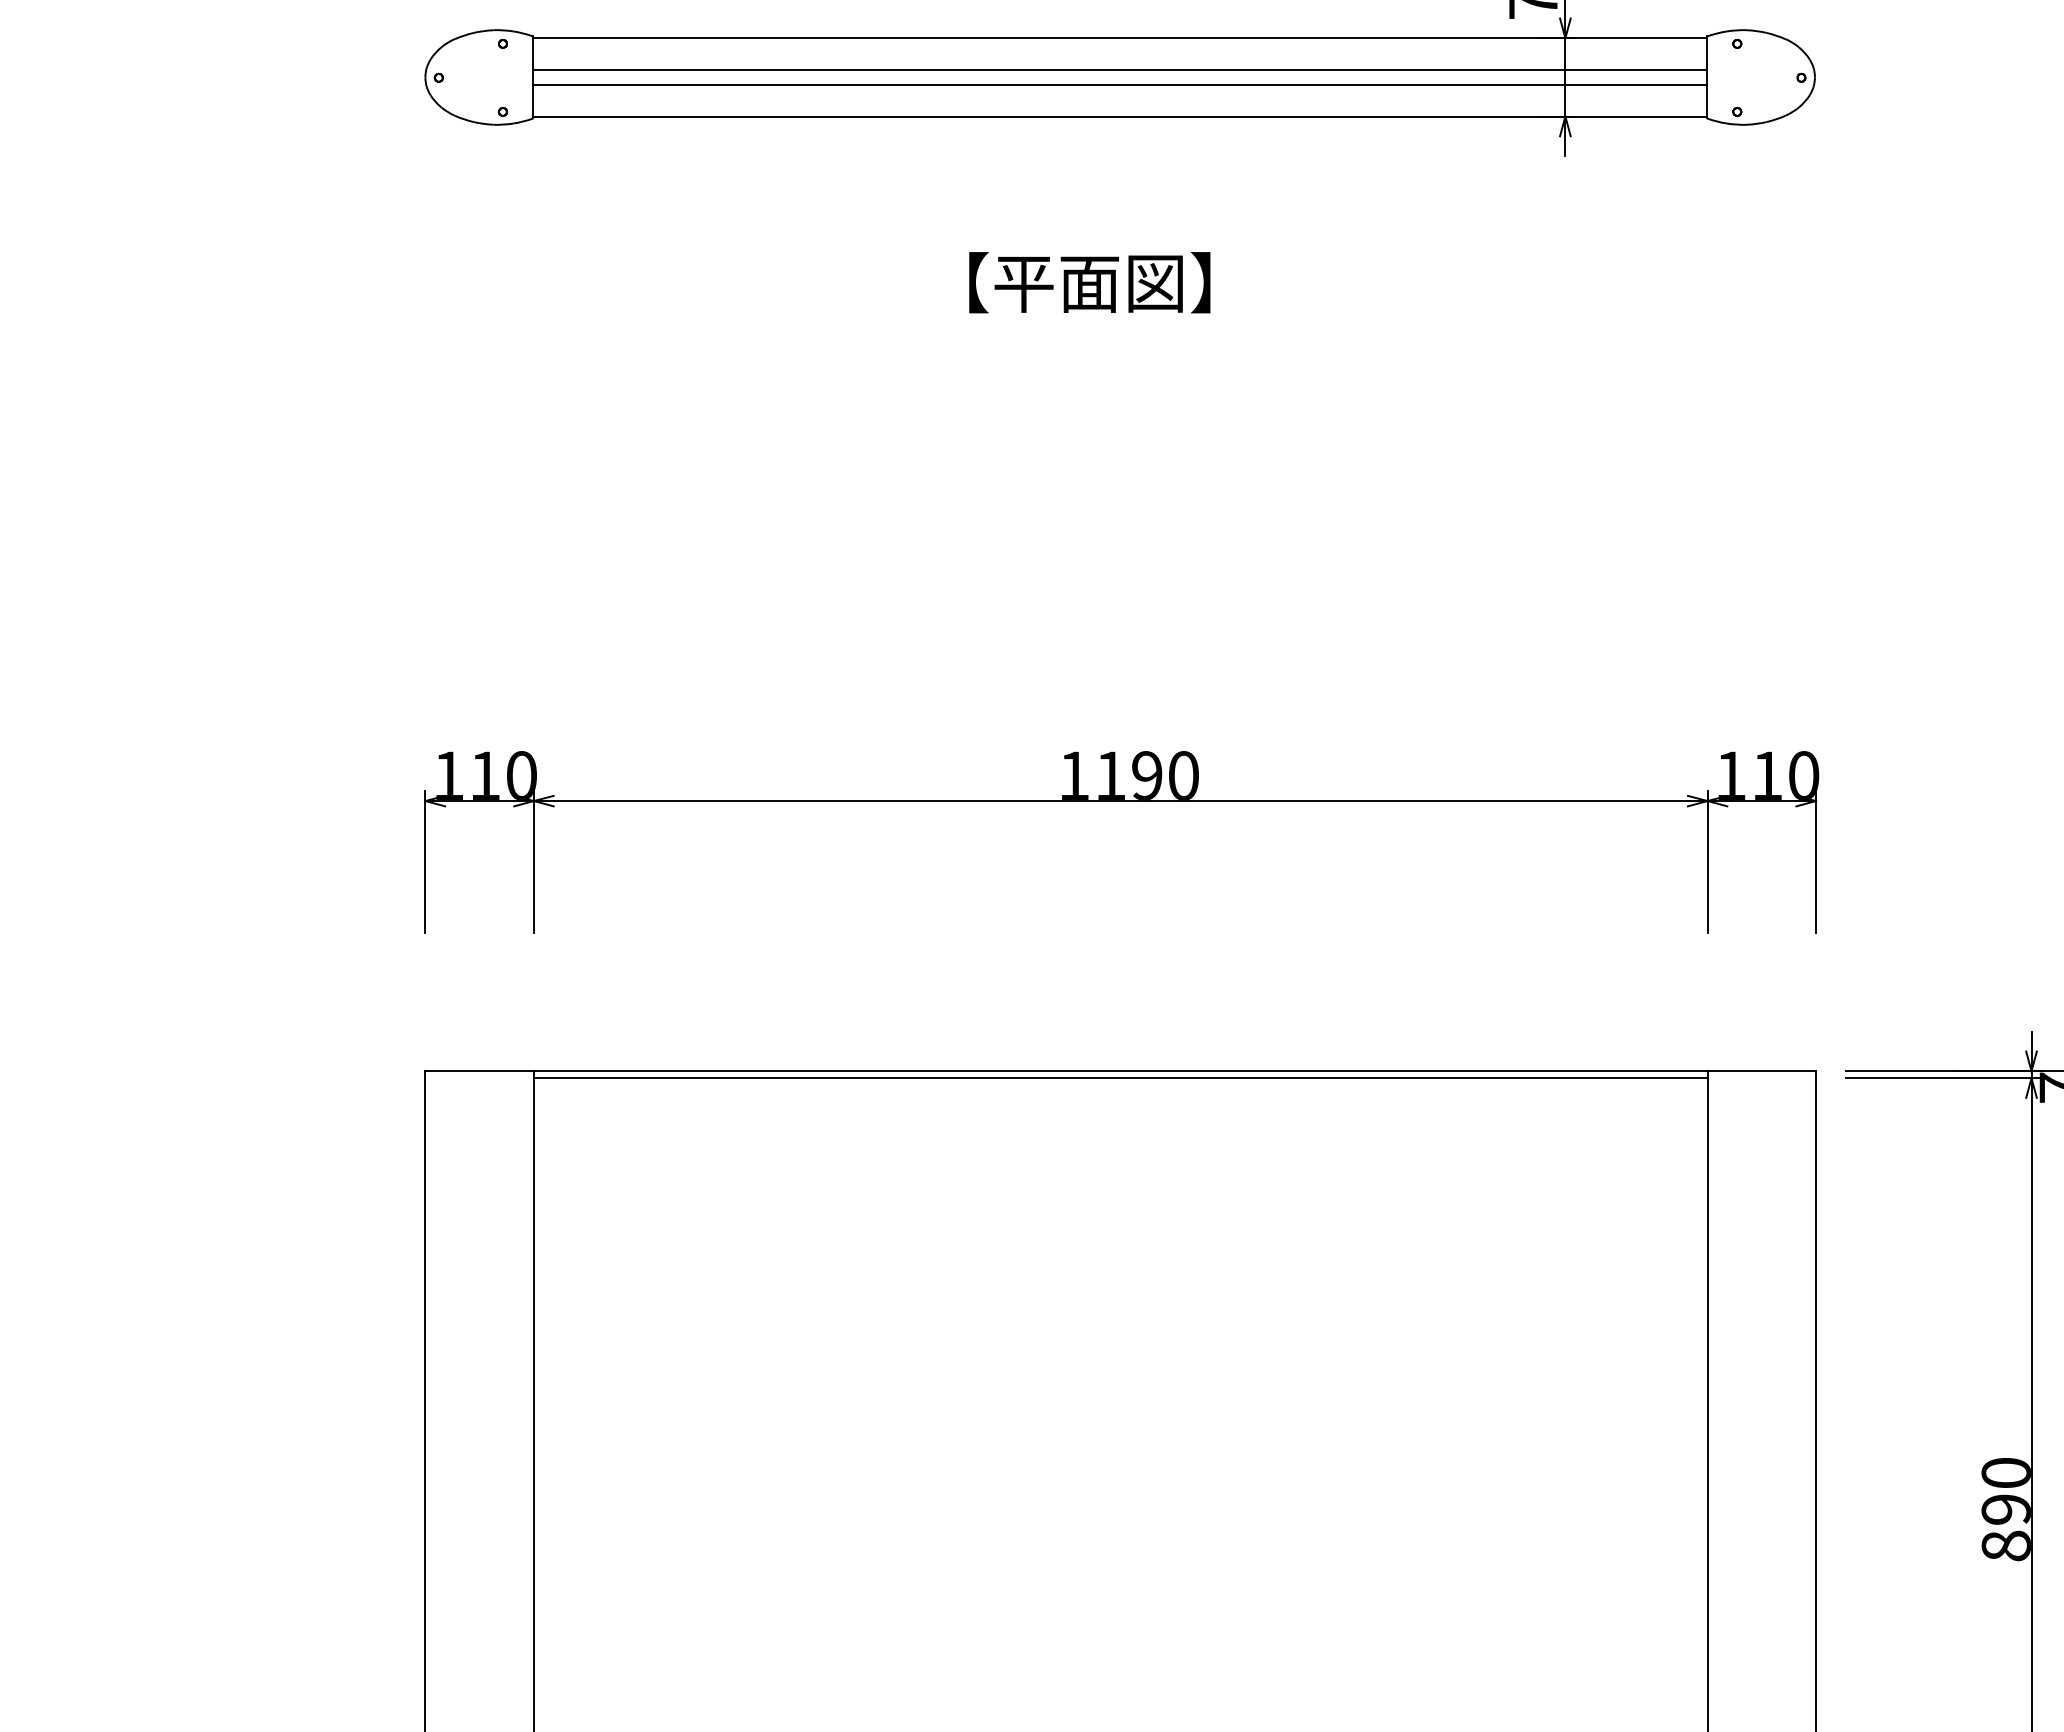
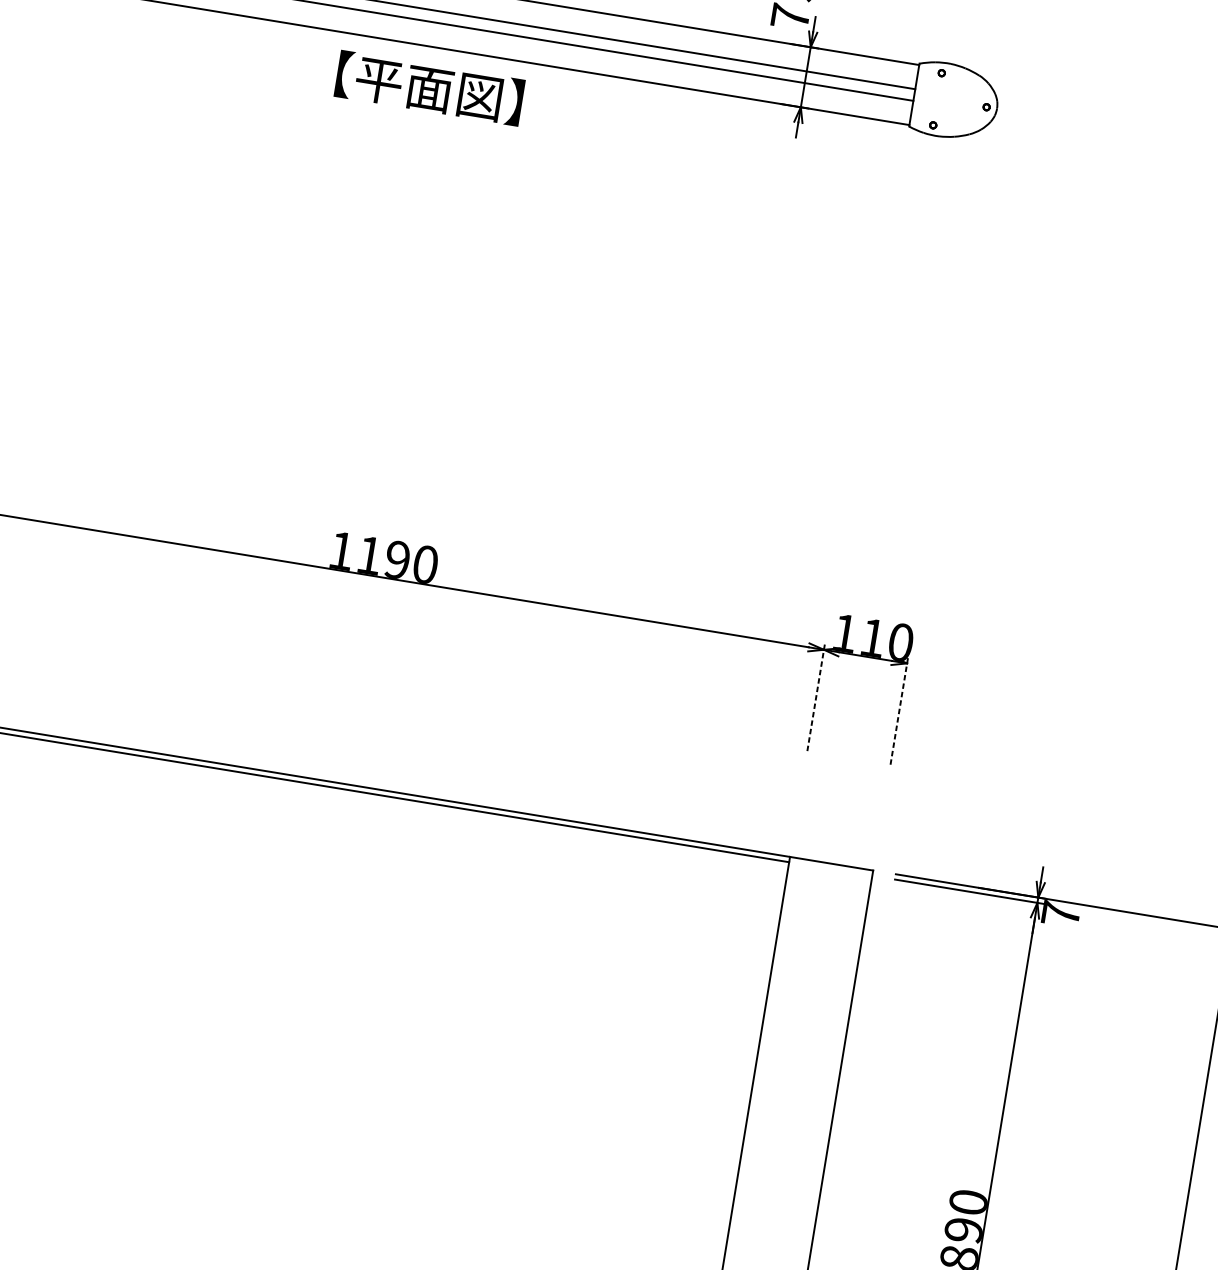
text: (1089, 282) -> (429, 88), moved
line: (1707, 861) -> (816, 696), solid -> dashed
line: (1816, 861) -> (899, 709), solid -> dashed

